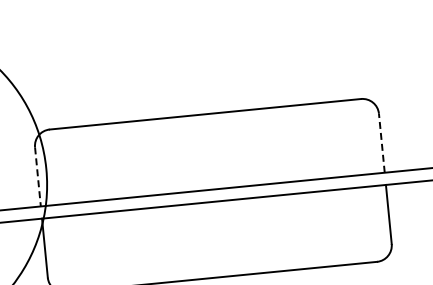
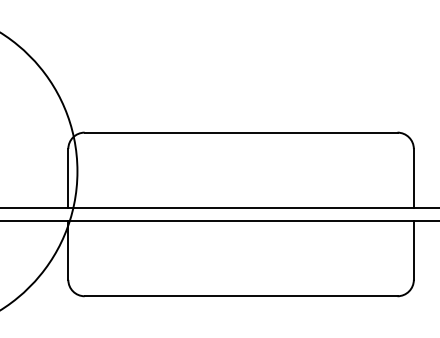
line: (381, 143) -> (413, 178), dashed -> solid
line: (38, 176) -> (68, 178), dashed -> solid

